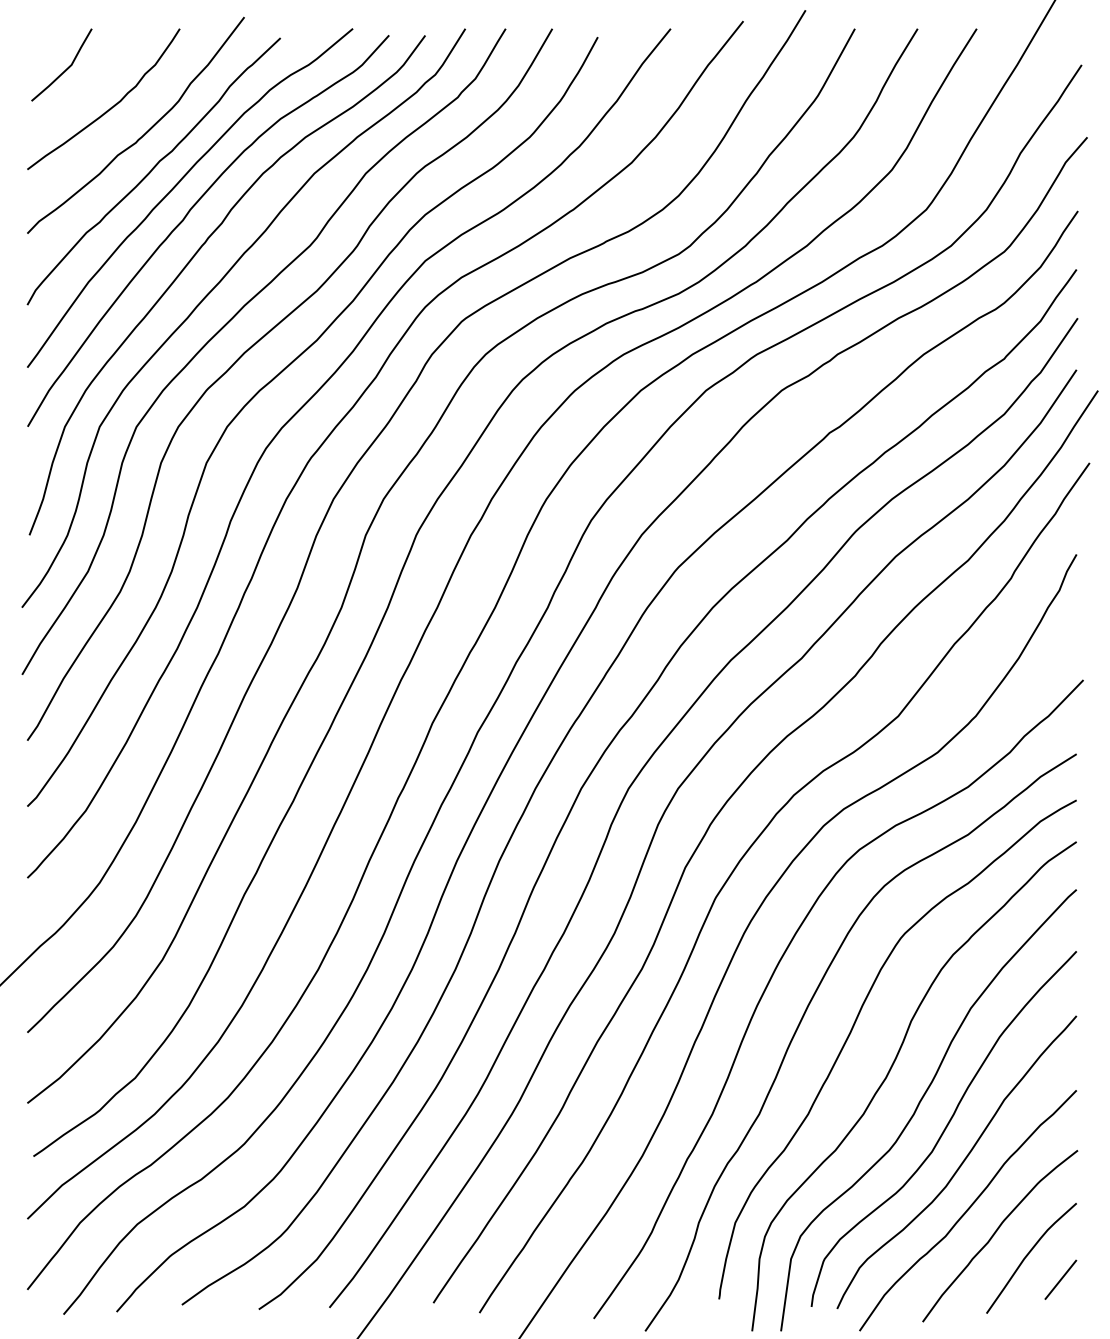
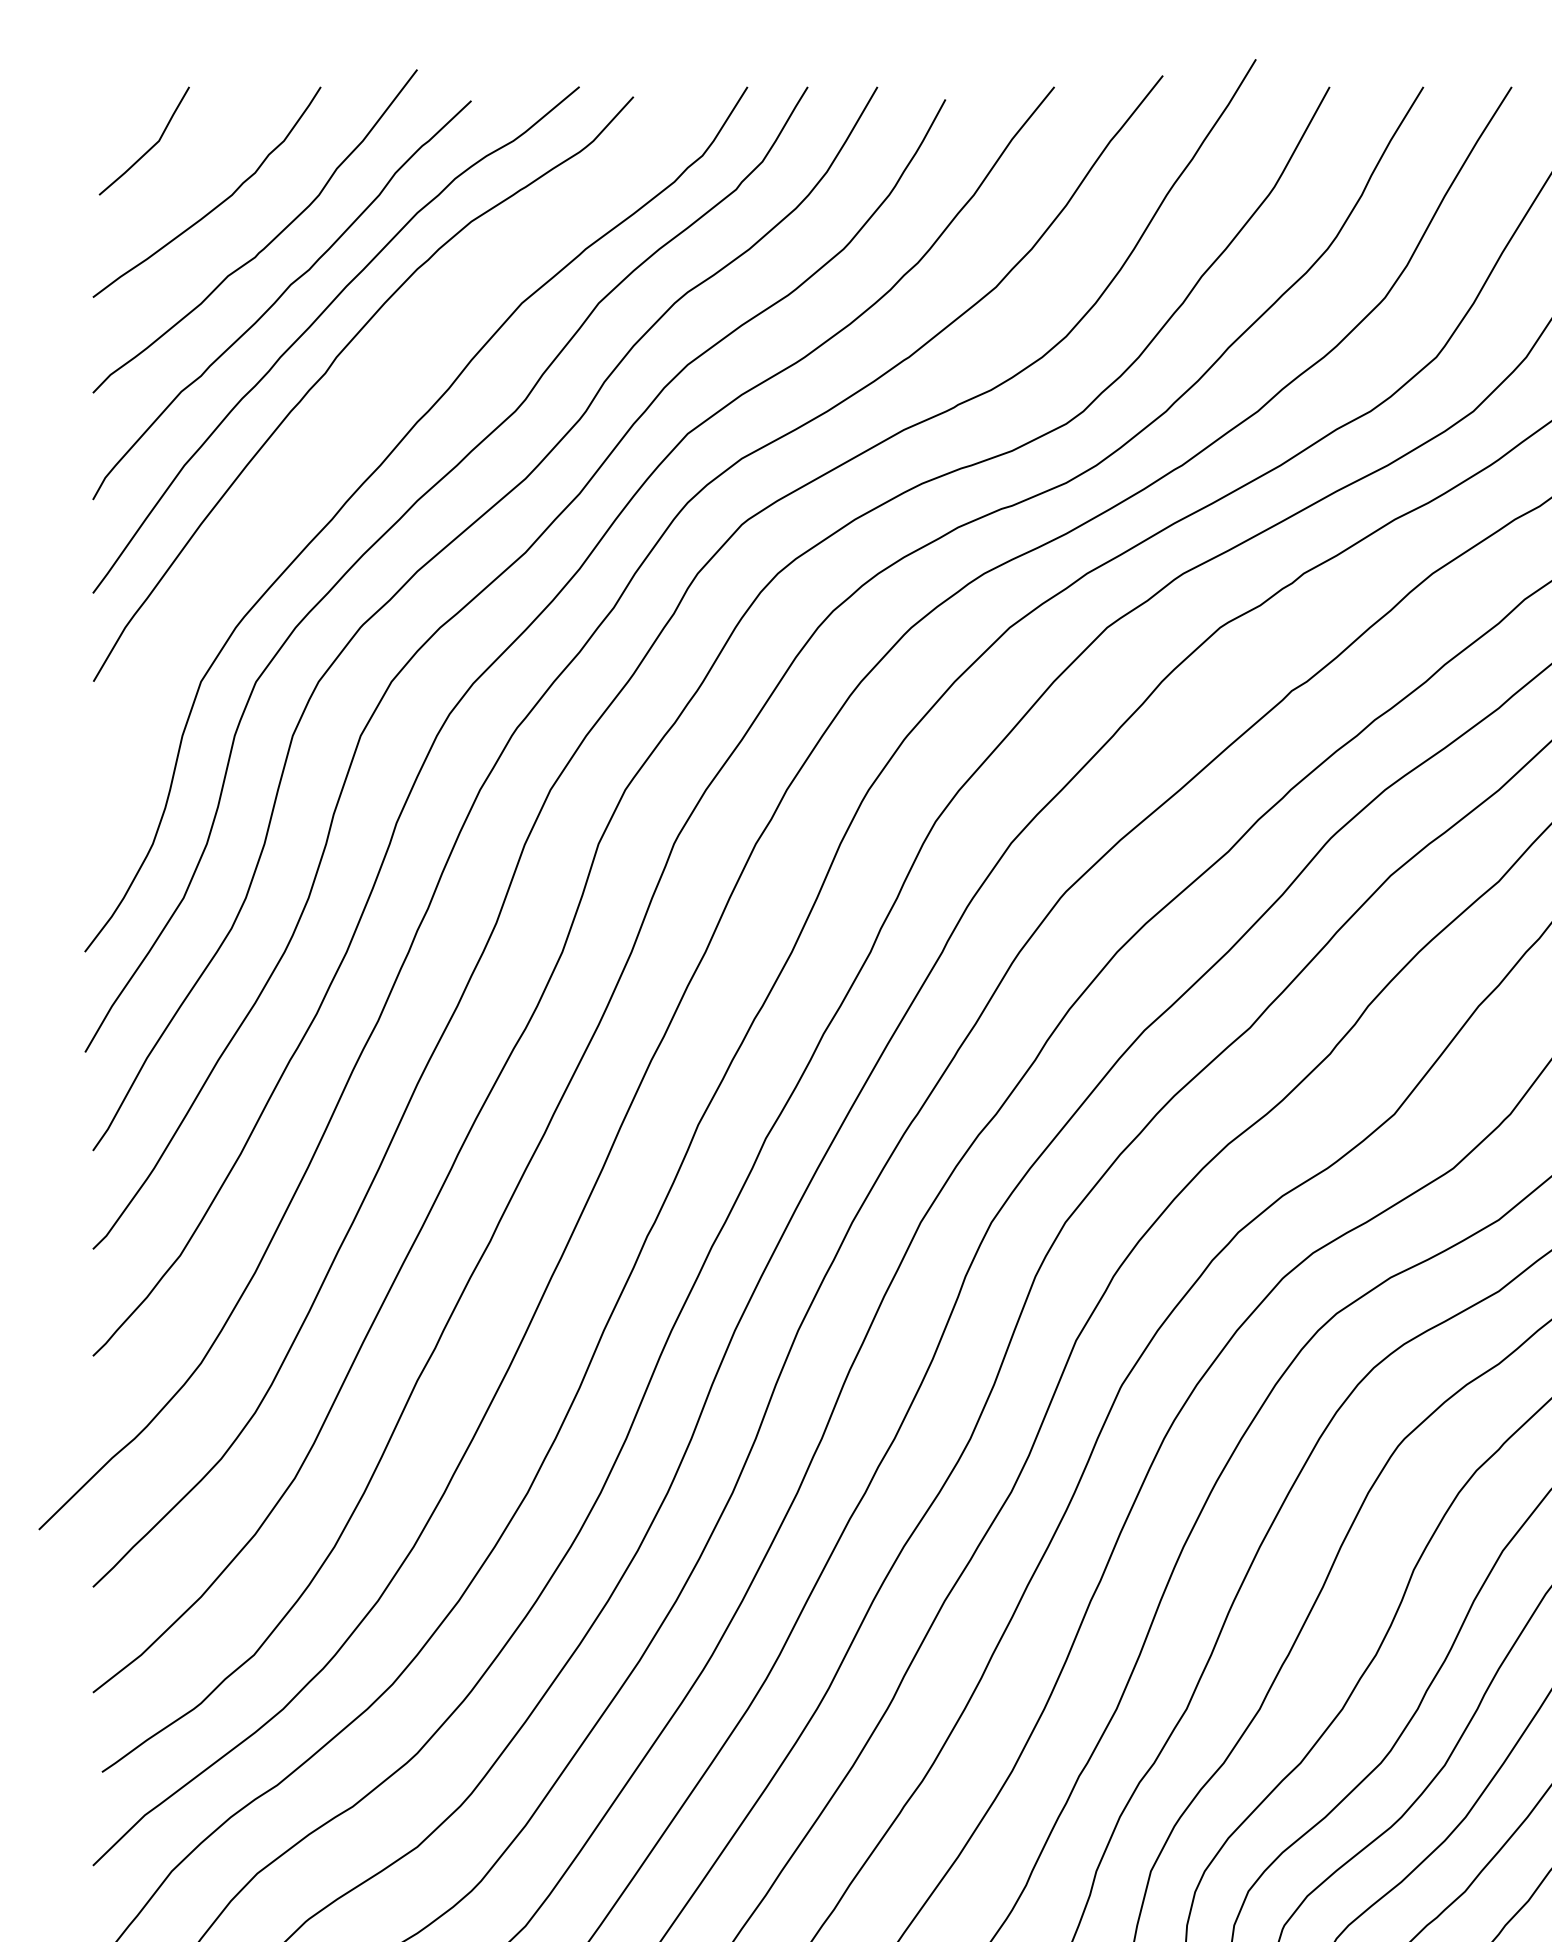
curve: (194, 257) -> (342, 428), removed

